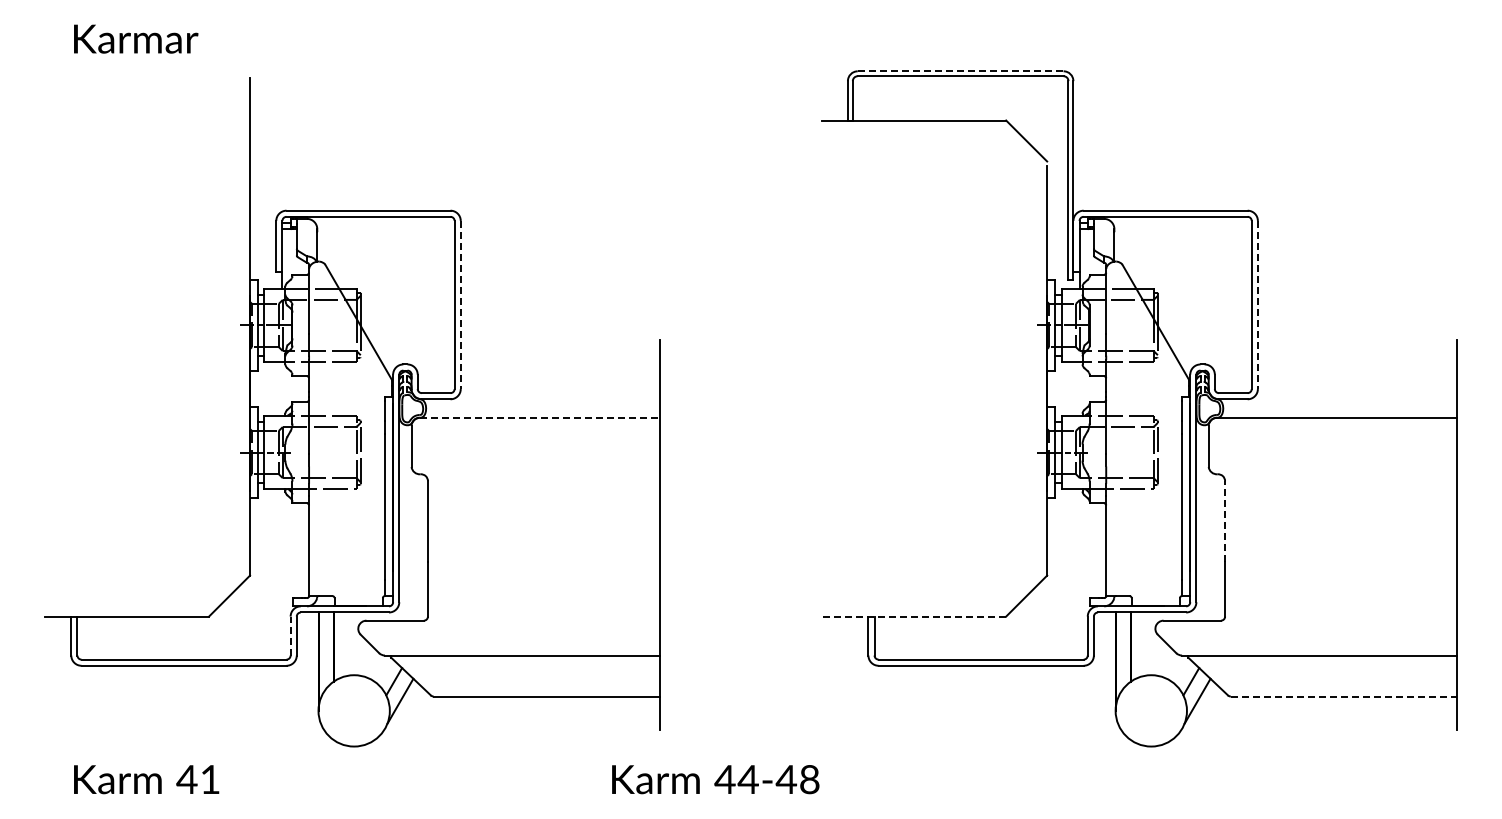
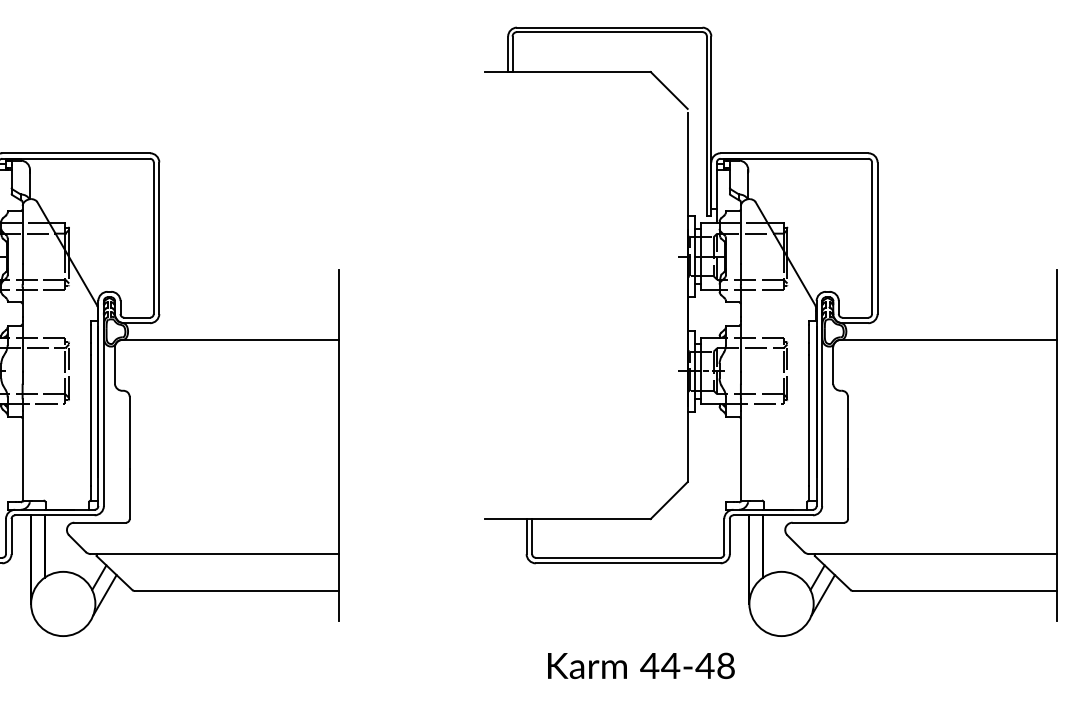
line: (960, 71) -> (609, 27), dashed -> solid
line: (460, 305) -> (159, 238), dashed -> solid
line: (1257, 305) -> (877, 238), dashed -> solid
line: (540, 417) -> (231, 339), dashed -> solid
line: (1225, 520) -> (848, 432), dashed -> solid
line: (913, 616) -> (567, 518), dashed -> solid
line: (290, 635) -> (5, 536), dashed -> solid
line: (1344, 696) -> (955, 591), dashed -> solid
text: (715, 779) -> (641, 665), moved

